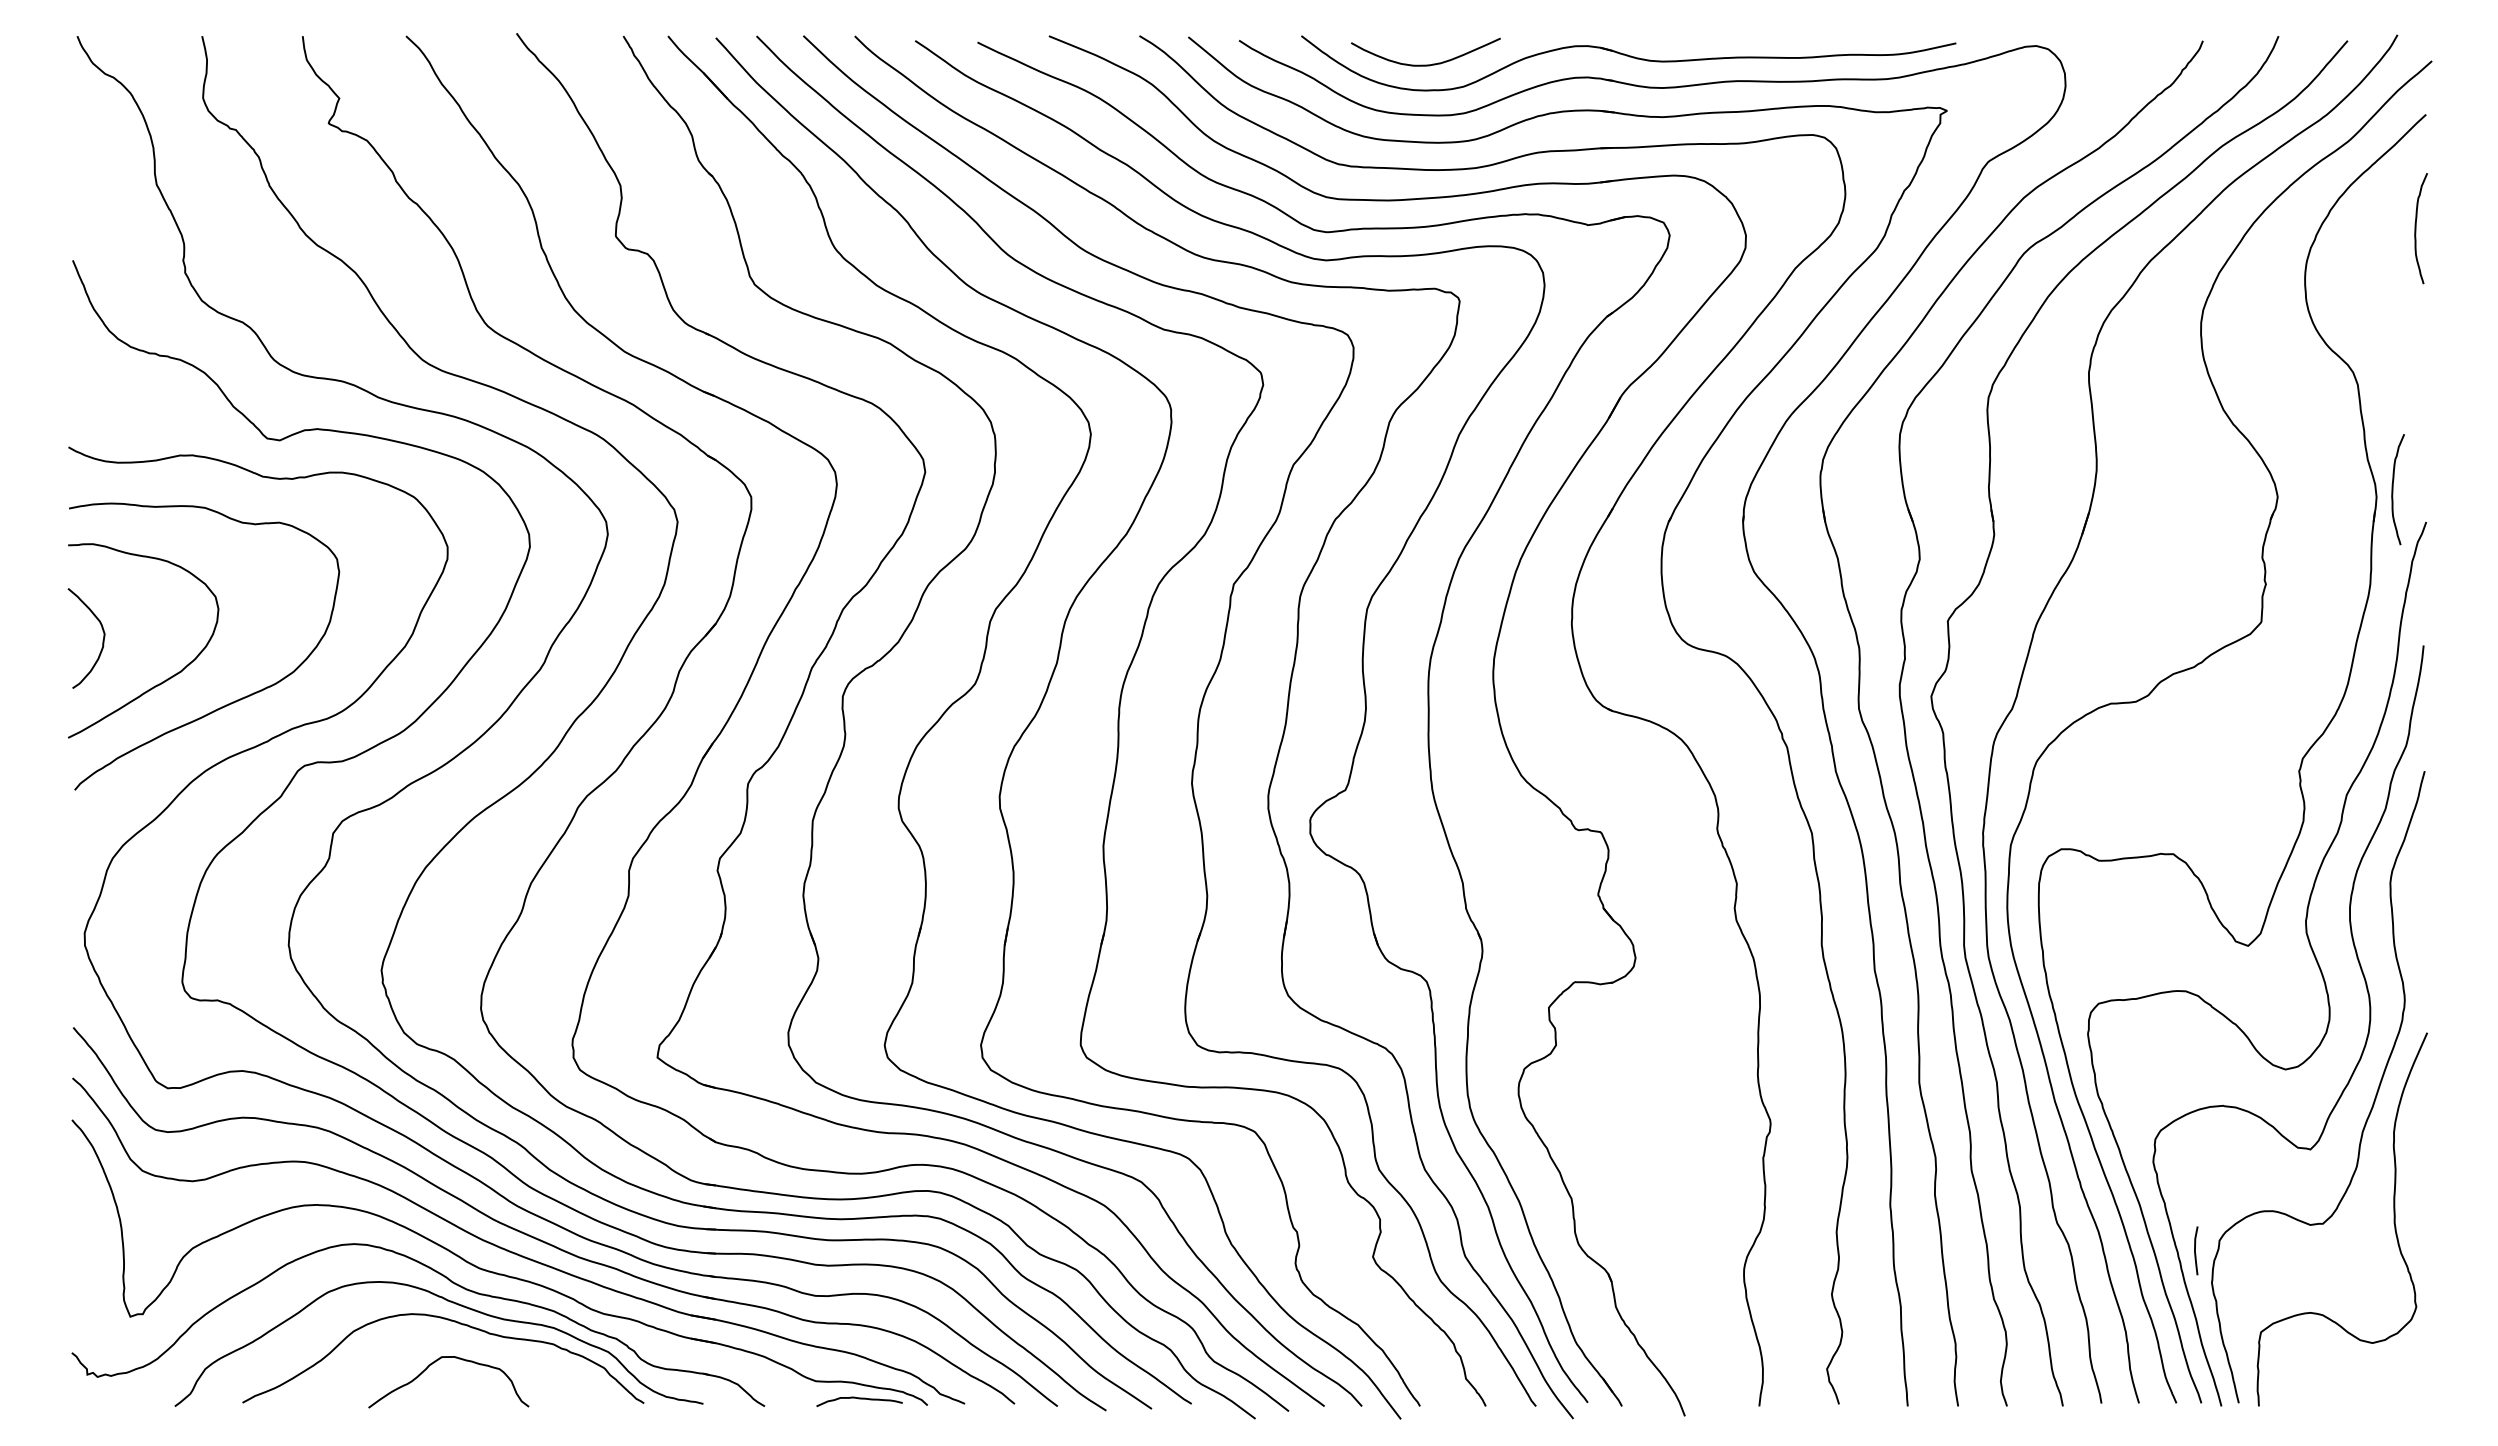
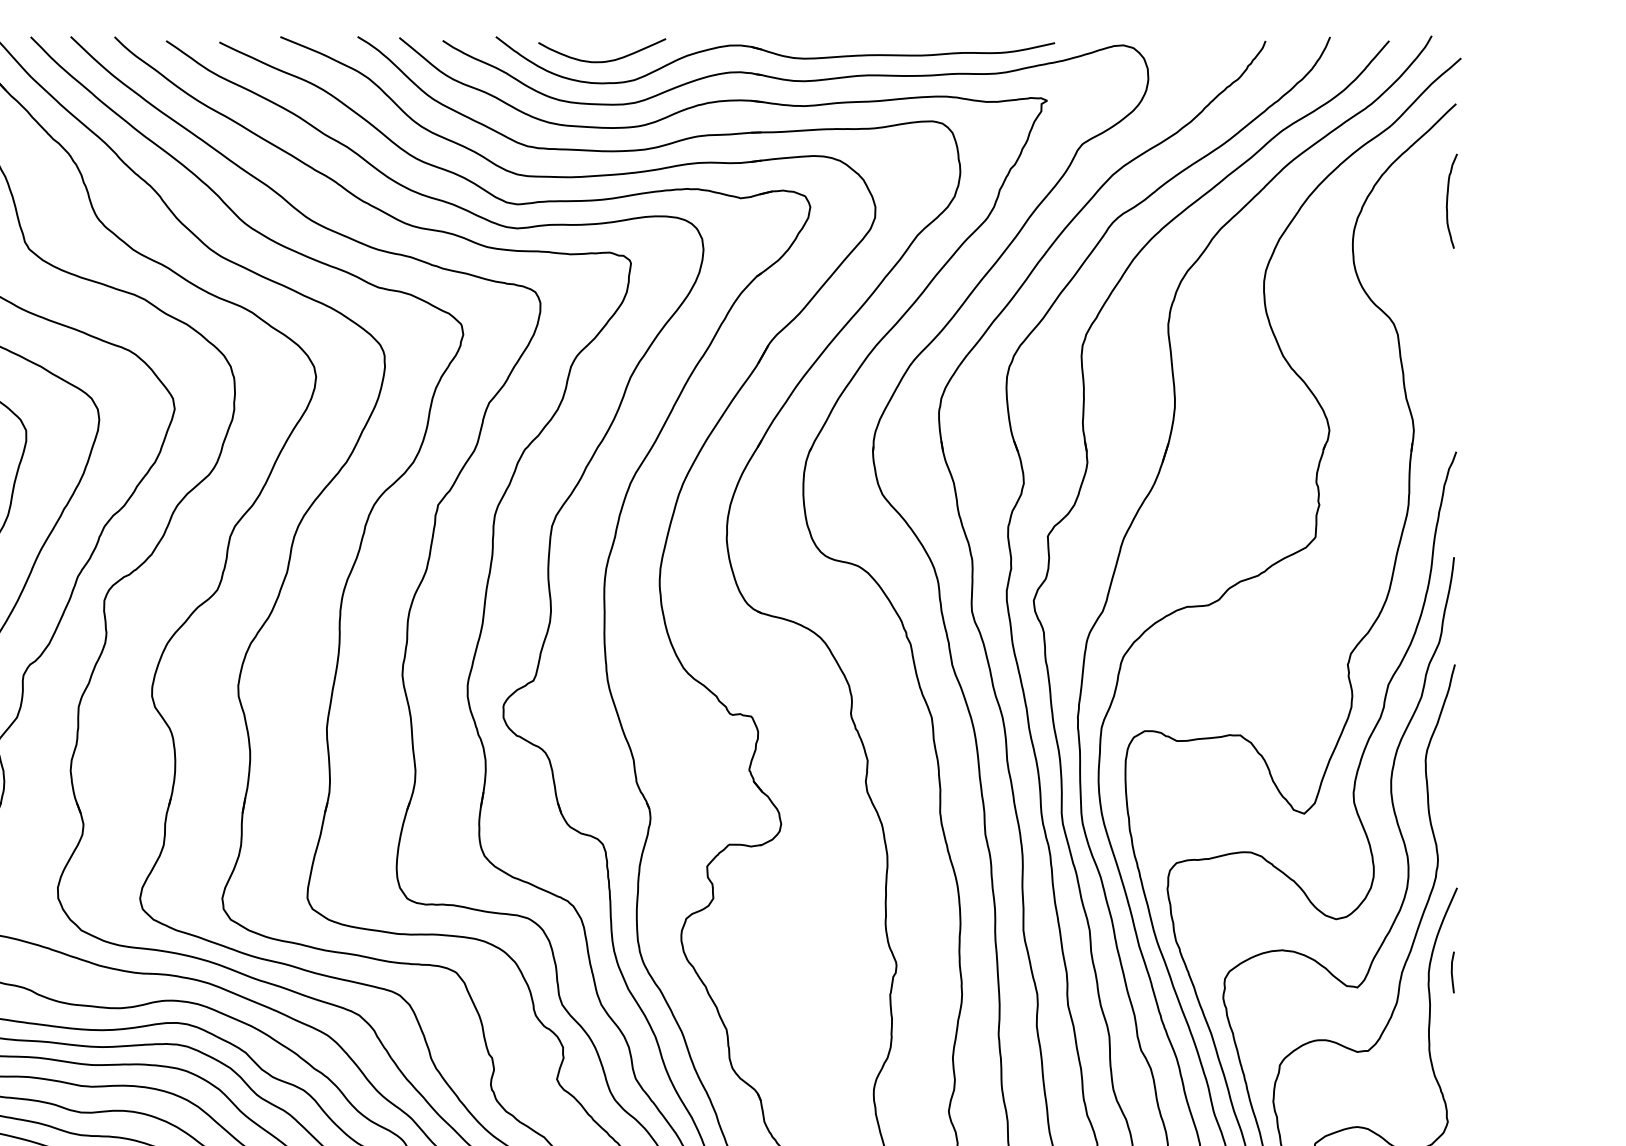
curve: (2393, 489) -> (1428, 424), removed
line: (2195, 1250) -> (1452, 972), moved

